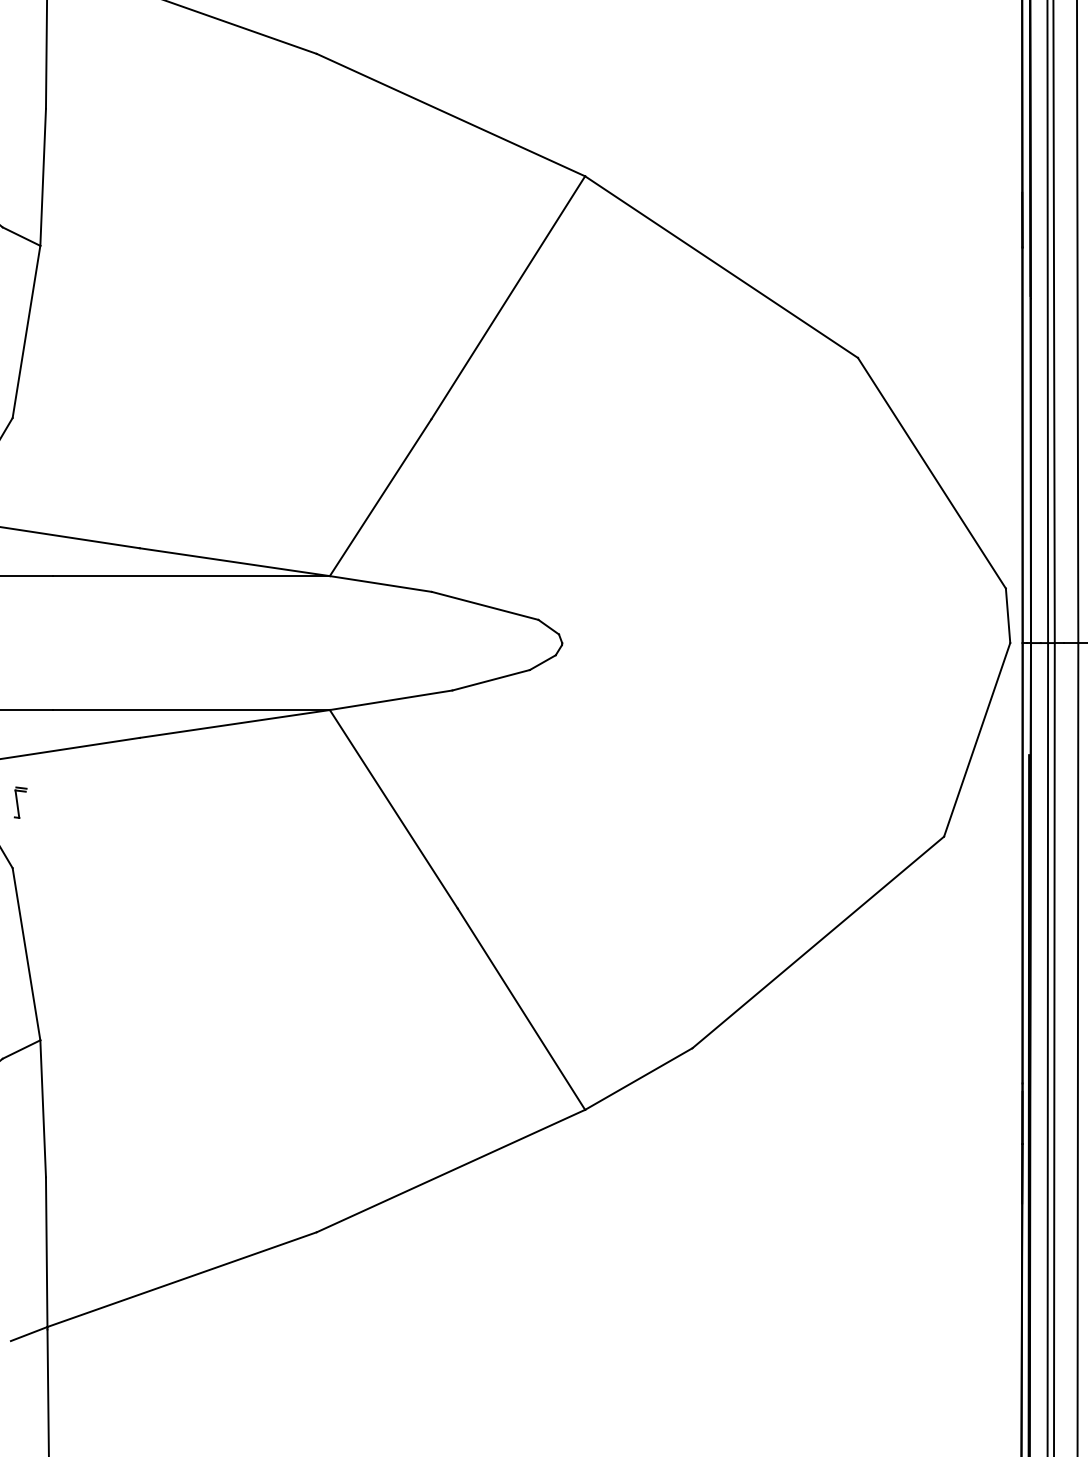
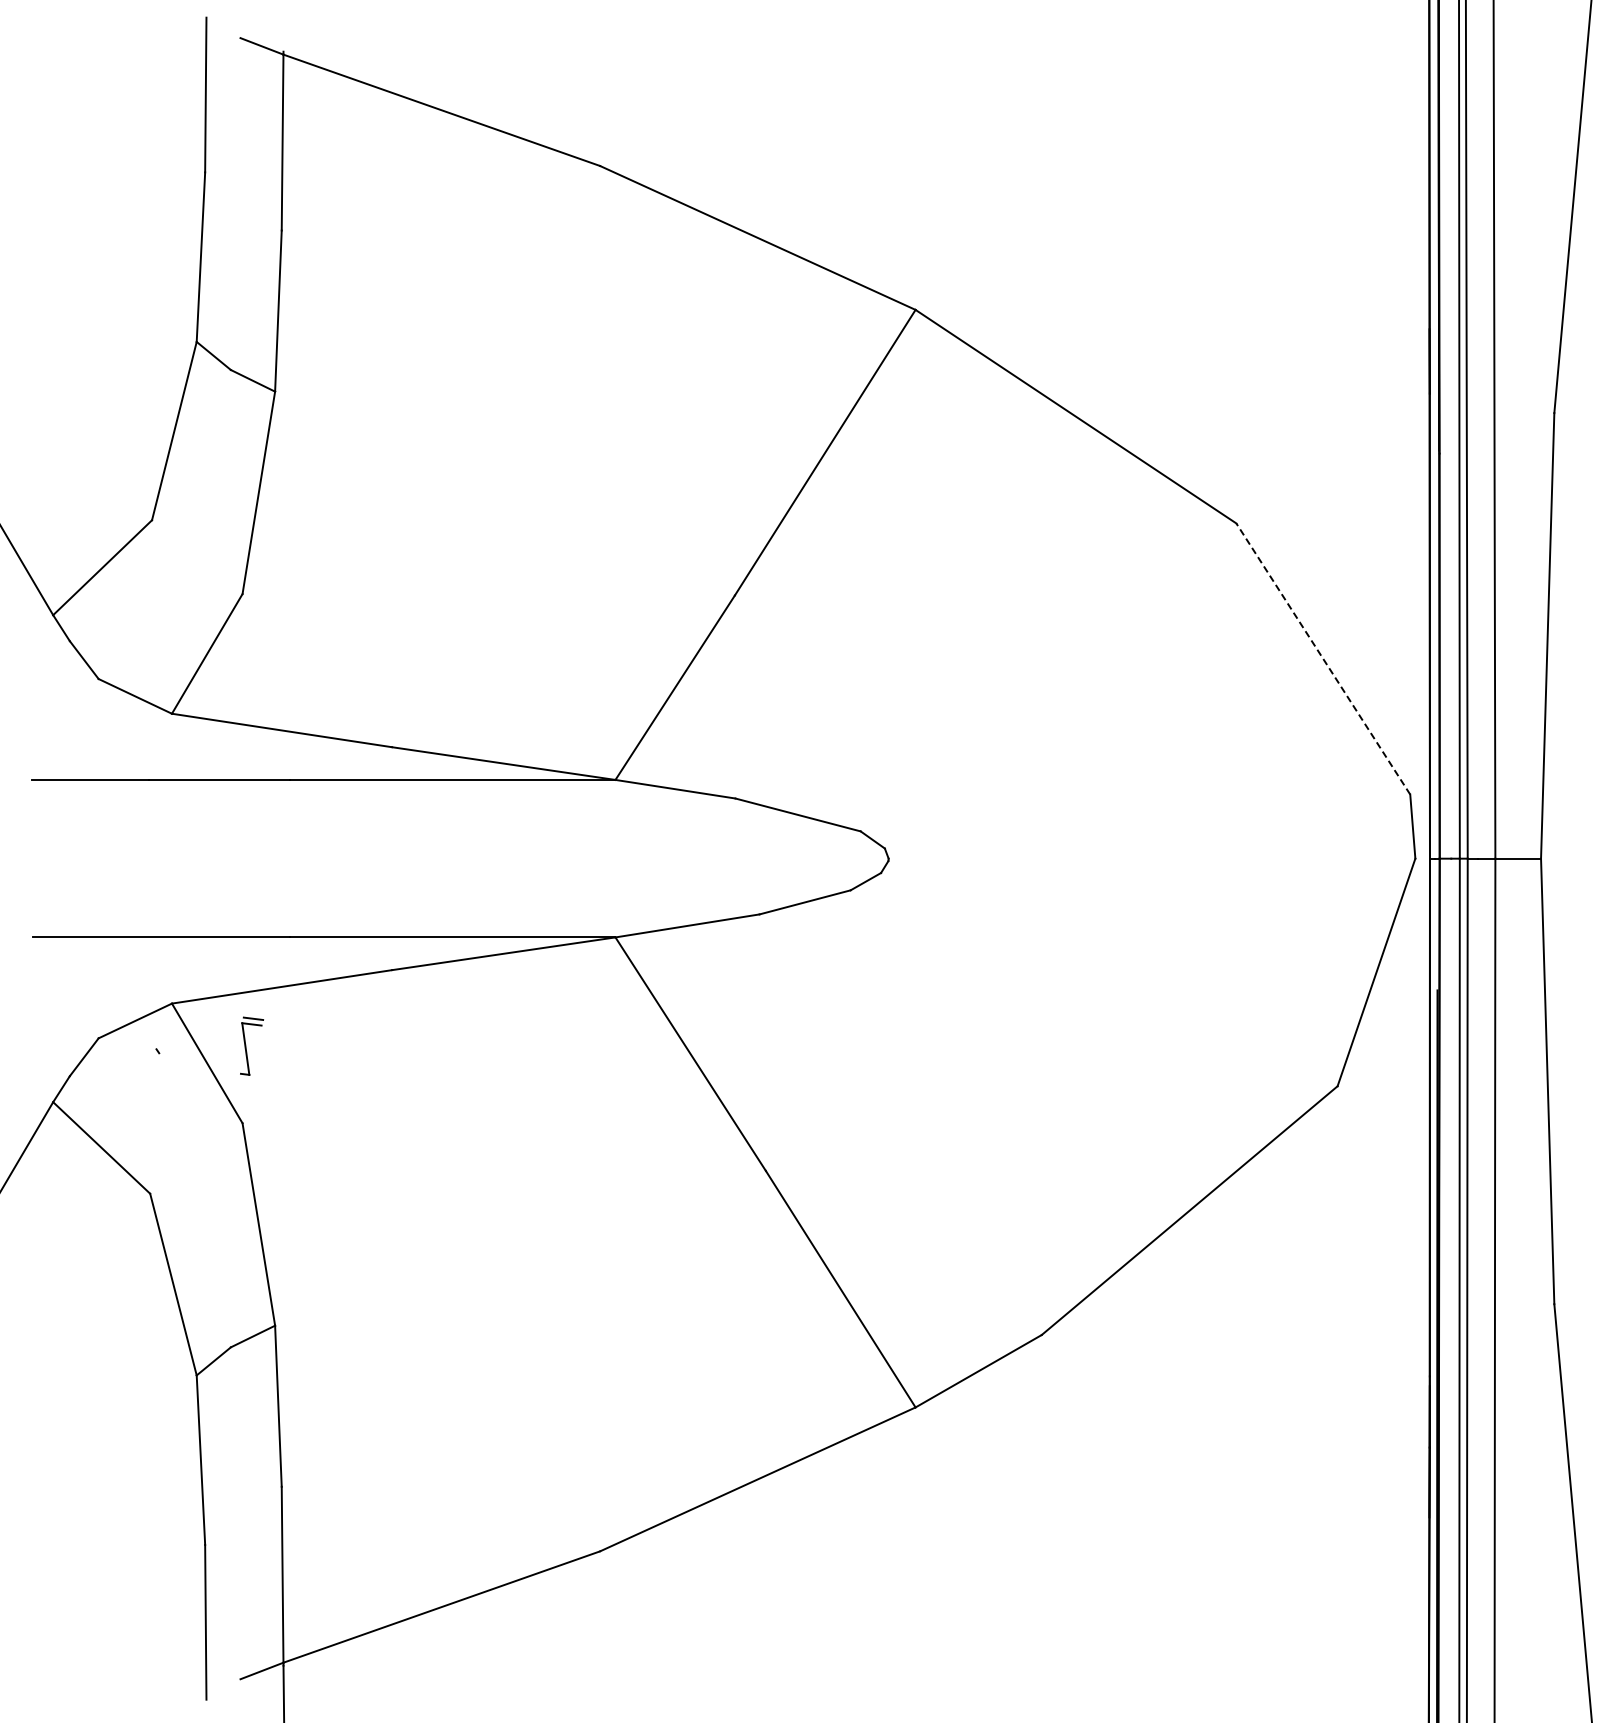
line: (932, 472) -> (1323, 658), solid -> dashed
part: (20, 802) -> (251, 1046), size x1.6

